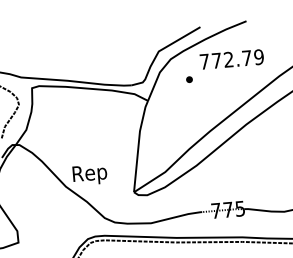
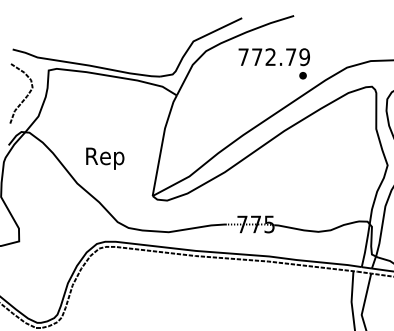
part: (188, 79) -> (302, 75), moved
text: (90, 174) -> (105, 158), moved

